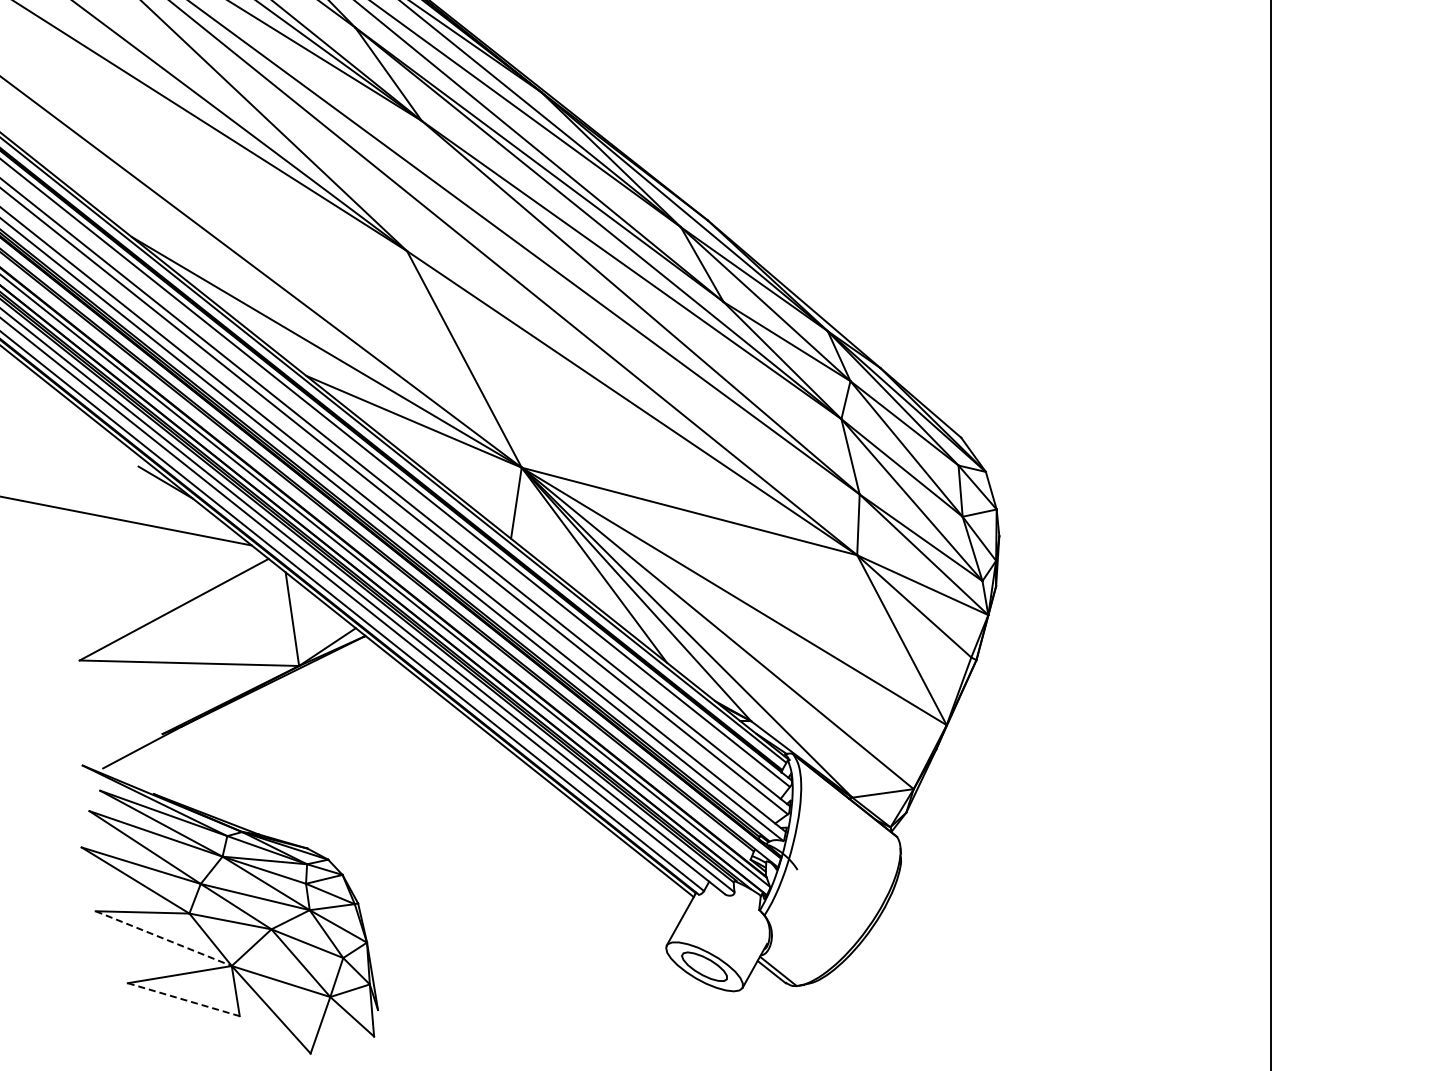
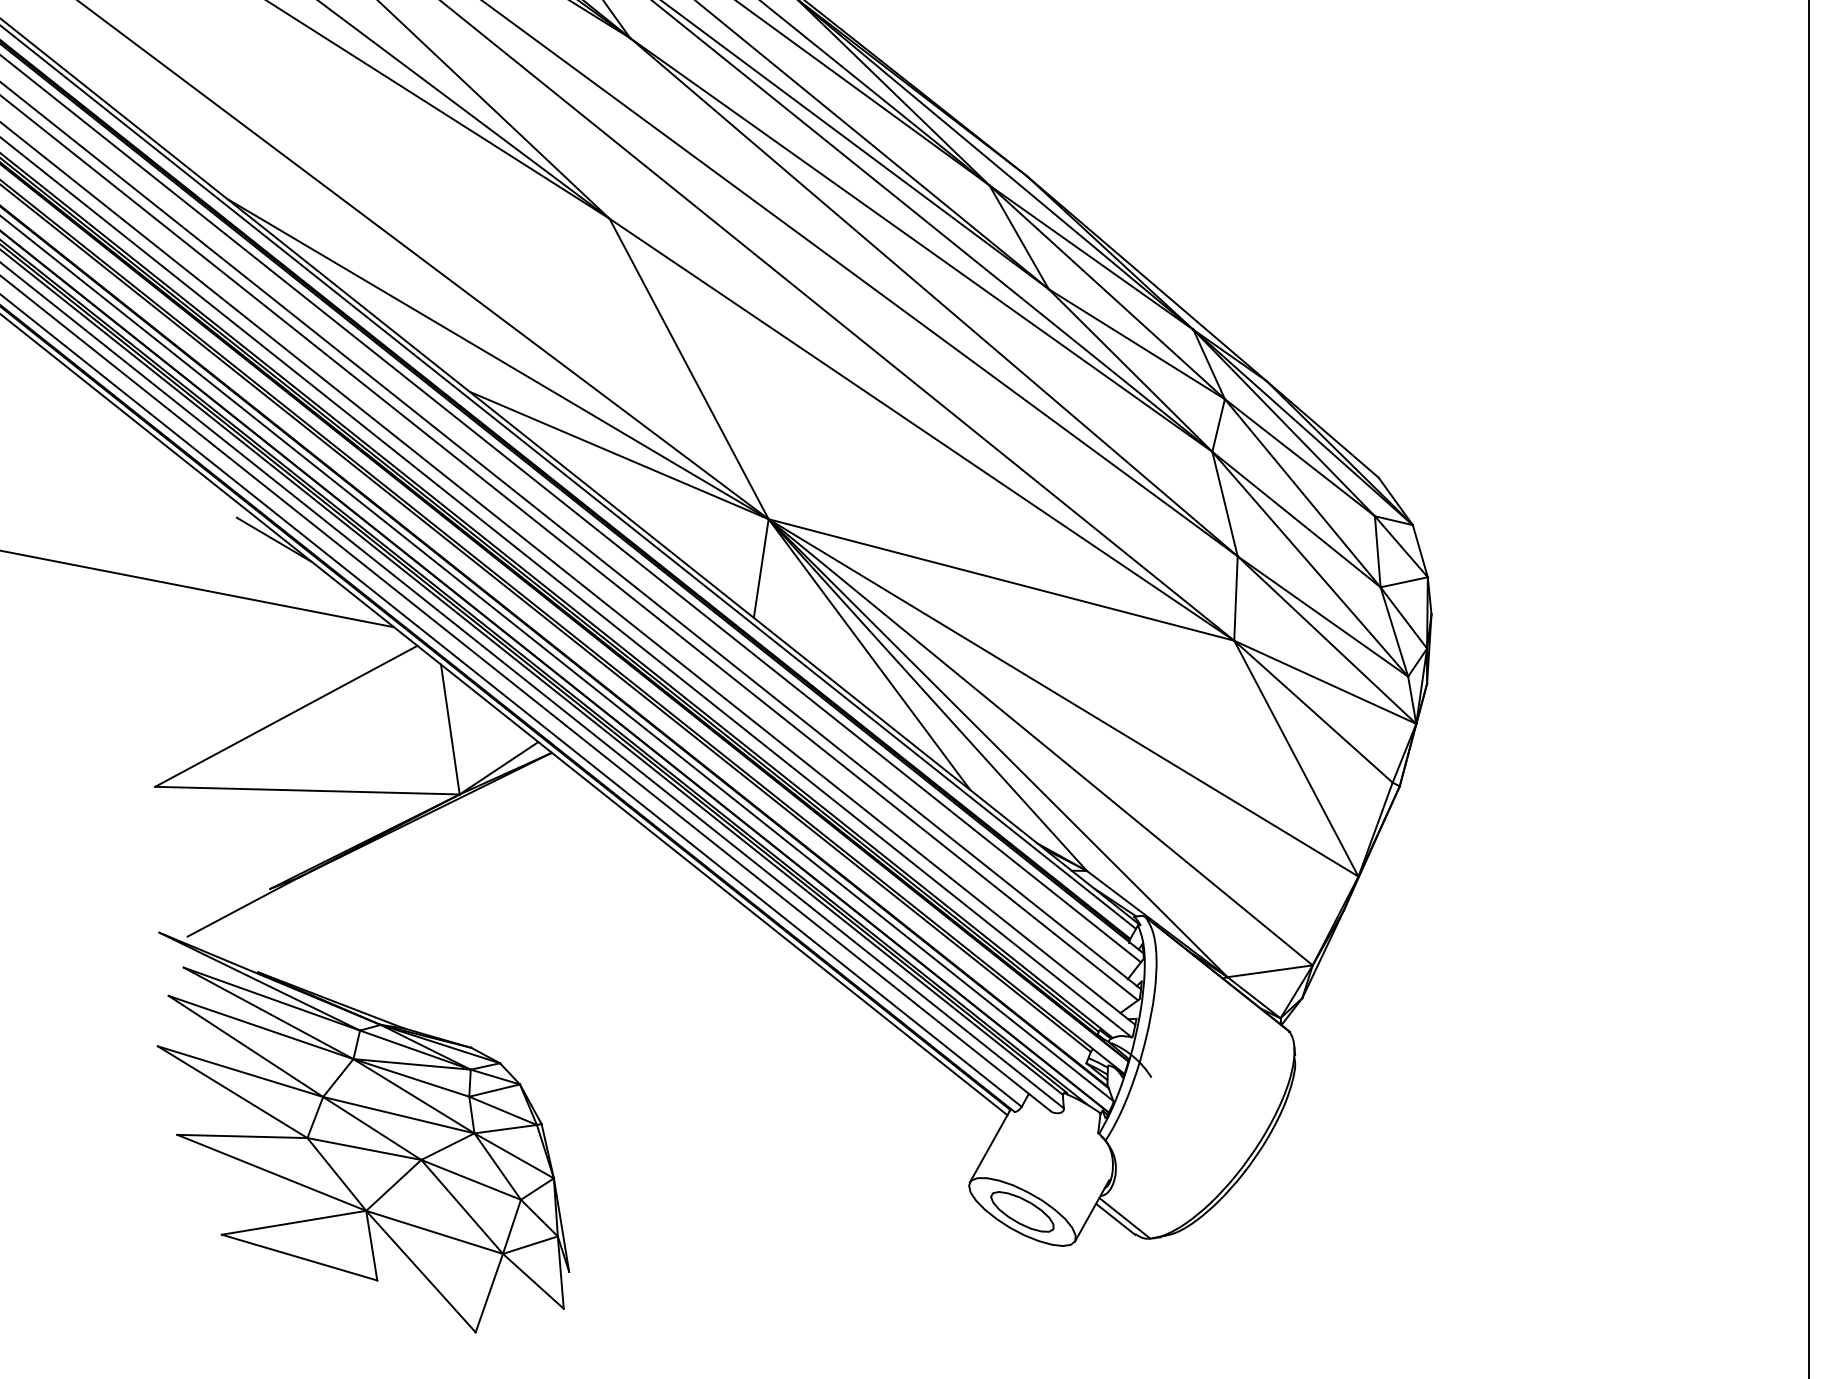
line: (164, 938) -> (272, 1172), dashed -> solid
line: (184, 999) -> (300, 1257), dashed -> solid

